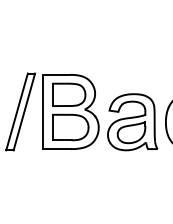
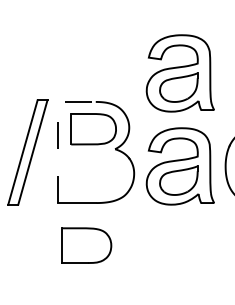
part: (132, 53) -> (179, 73), added
line: (42, 97) -> (57, 132), solid -> dashed
part: (70, 127) -> (86, 245), moved

